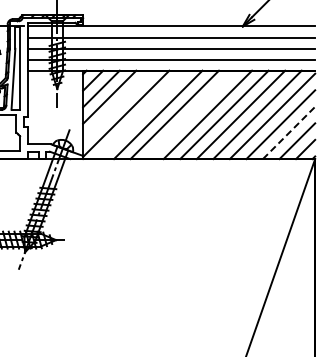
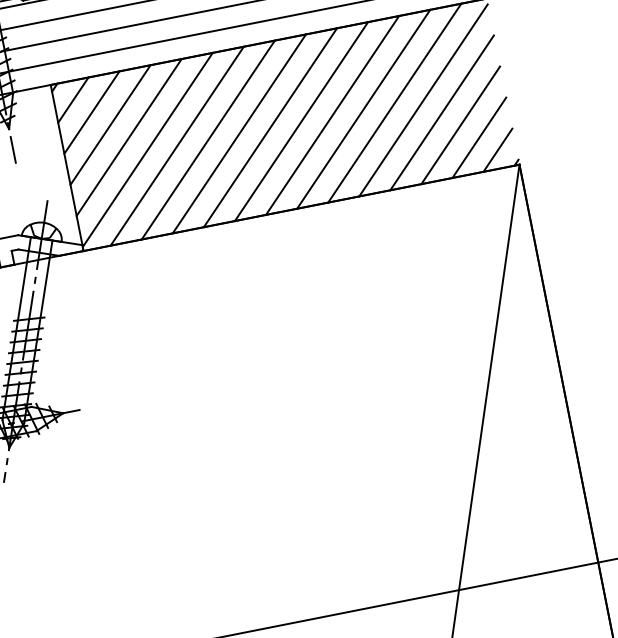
line: (117, 105) -> (128, 137), added
line: (141, 114) -> (176, 145), added
line: (191, 114) -> (270, 126), added
line: (289, 132) -> (461, 124), dashed -> solid

